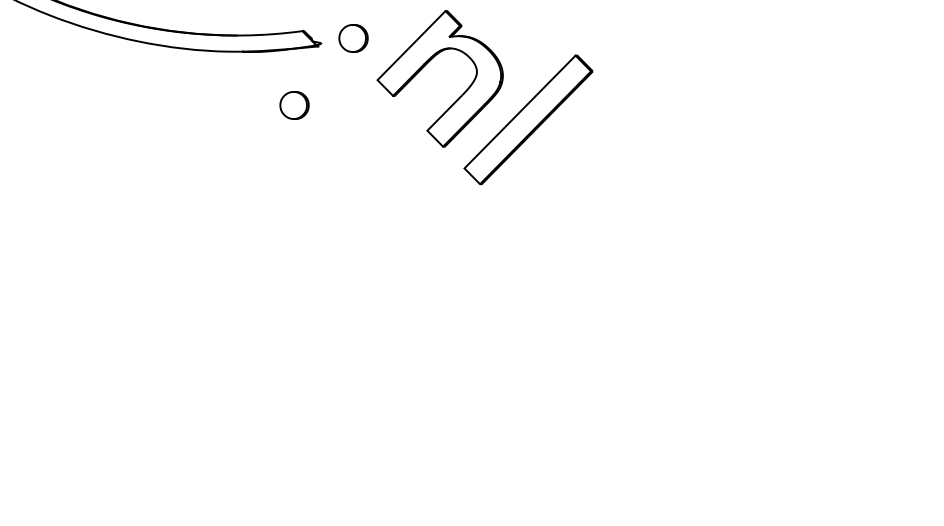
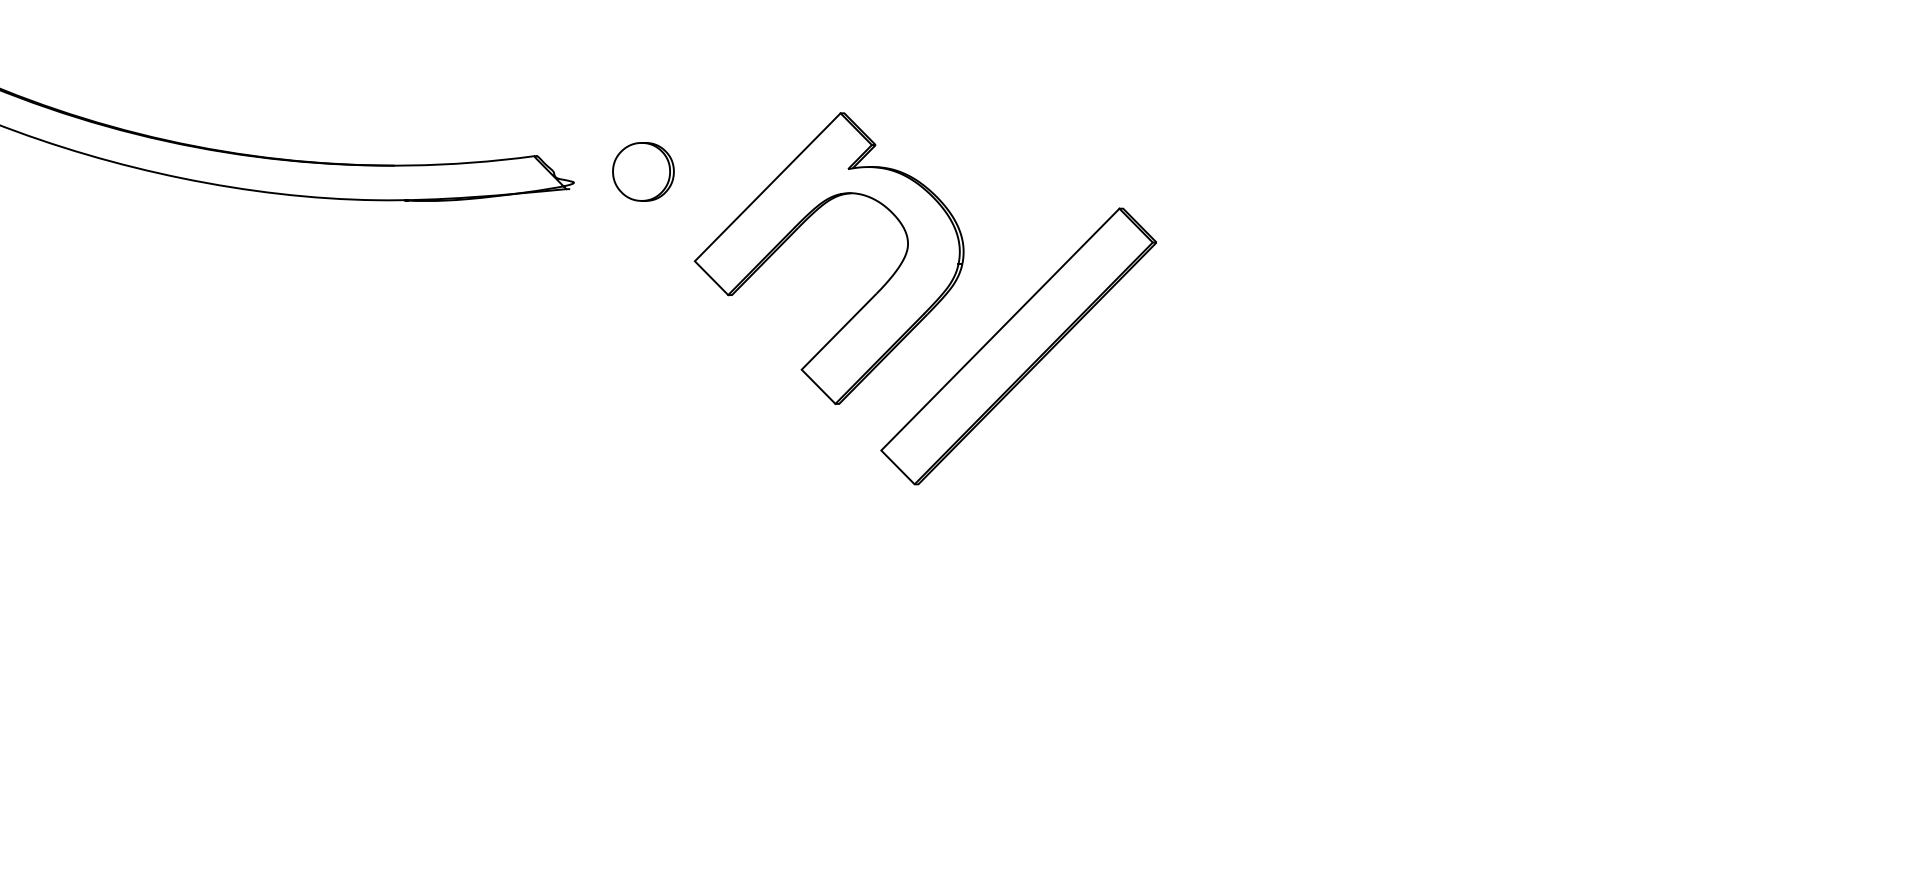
part: (294, 105) -> (516, 315), removed

